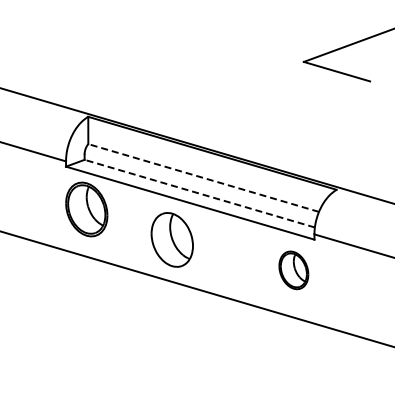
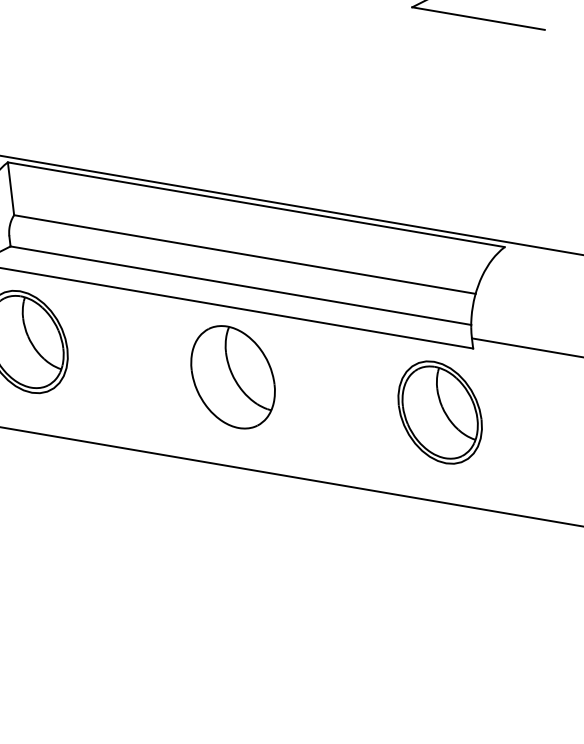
line: (203, 177) -> (244, 253), dashed -> solid
line: (199, 193) -> (240, 285), dashed -> solid
part: (171, 239) -> (231, 376), moved
part: (293, 270) -> (439, 412), size x1.43

